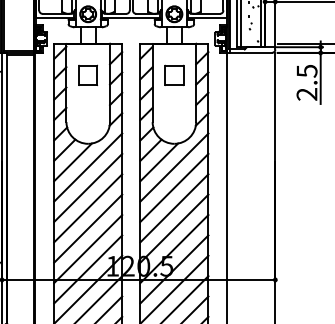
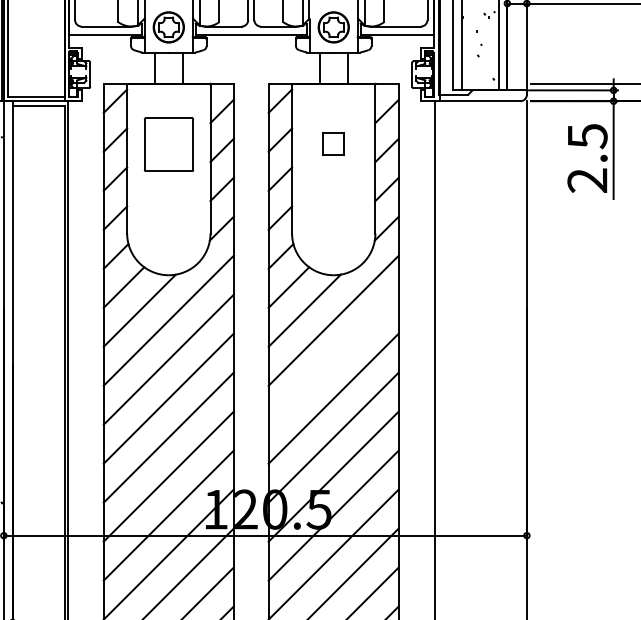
part: (87, 74) -> (167, 142), size x1.4
part: (174, 74) -> (333, 142), size x0.6
line: (174, 187) -> (333, 358), removed

